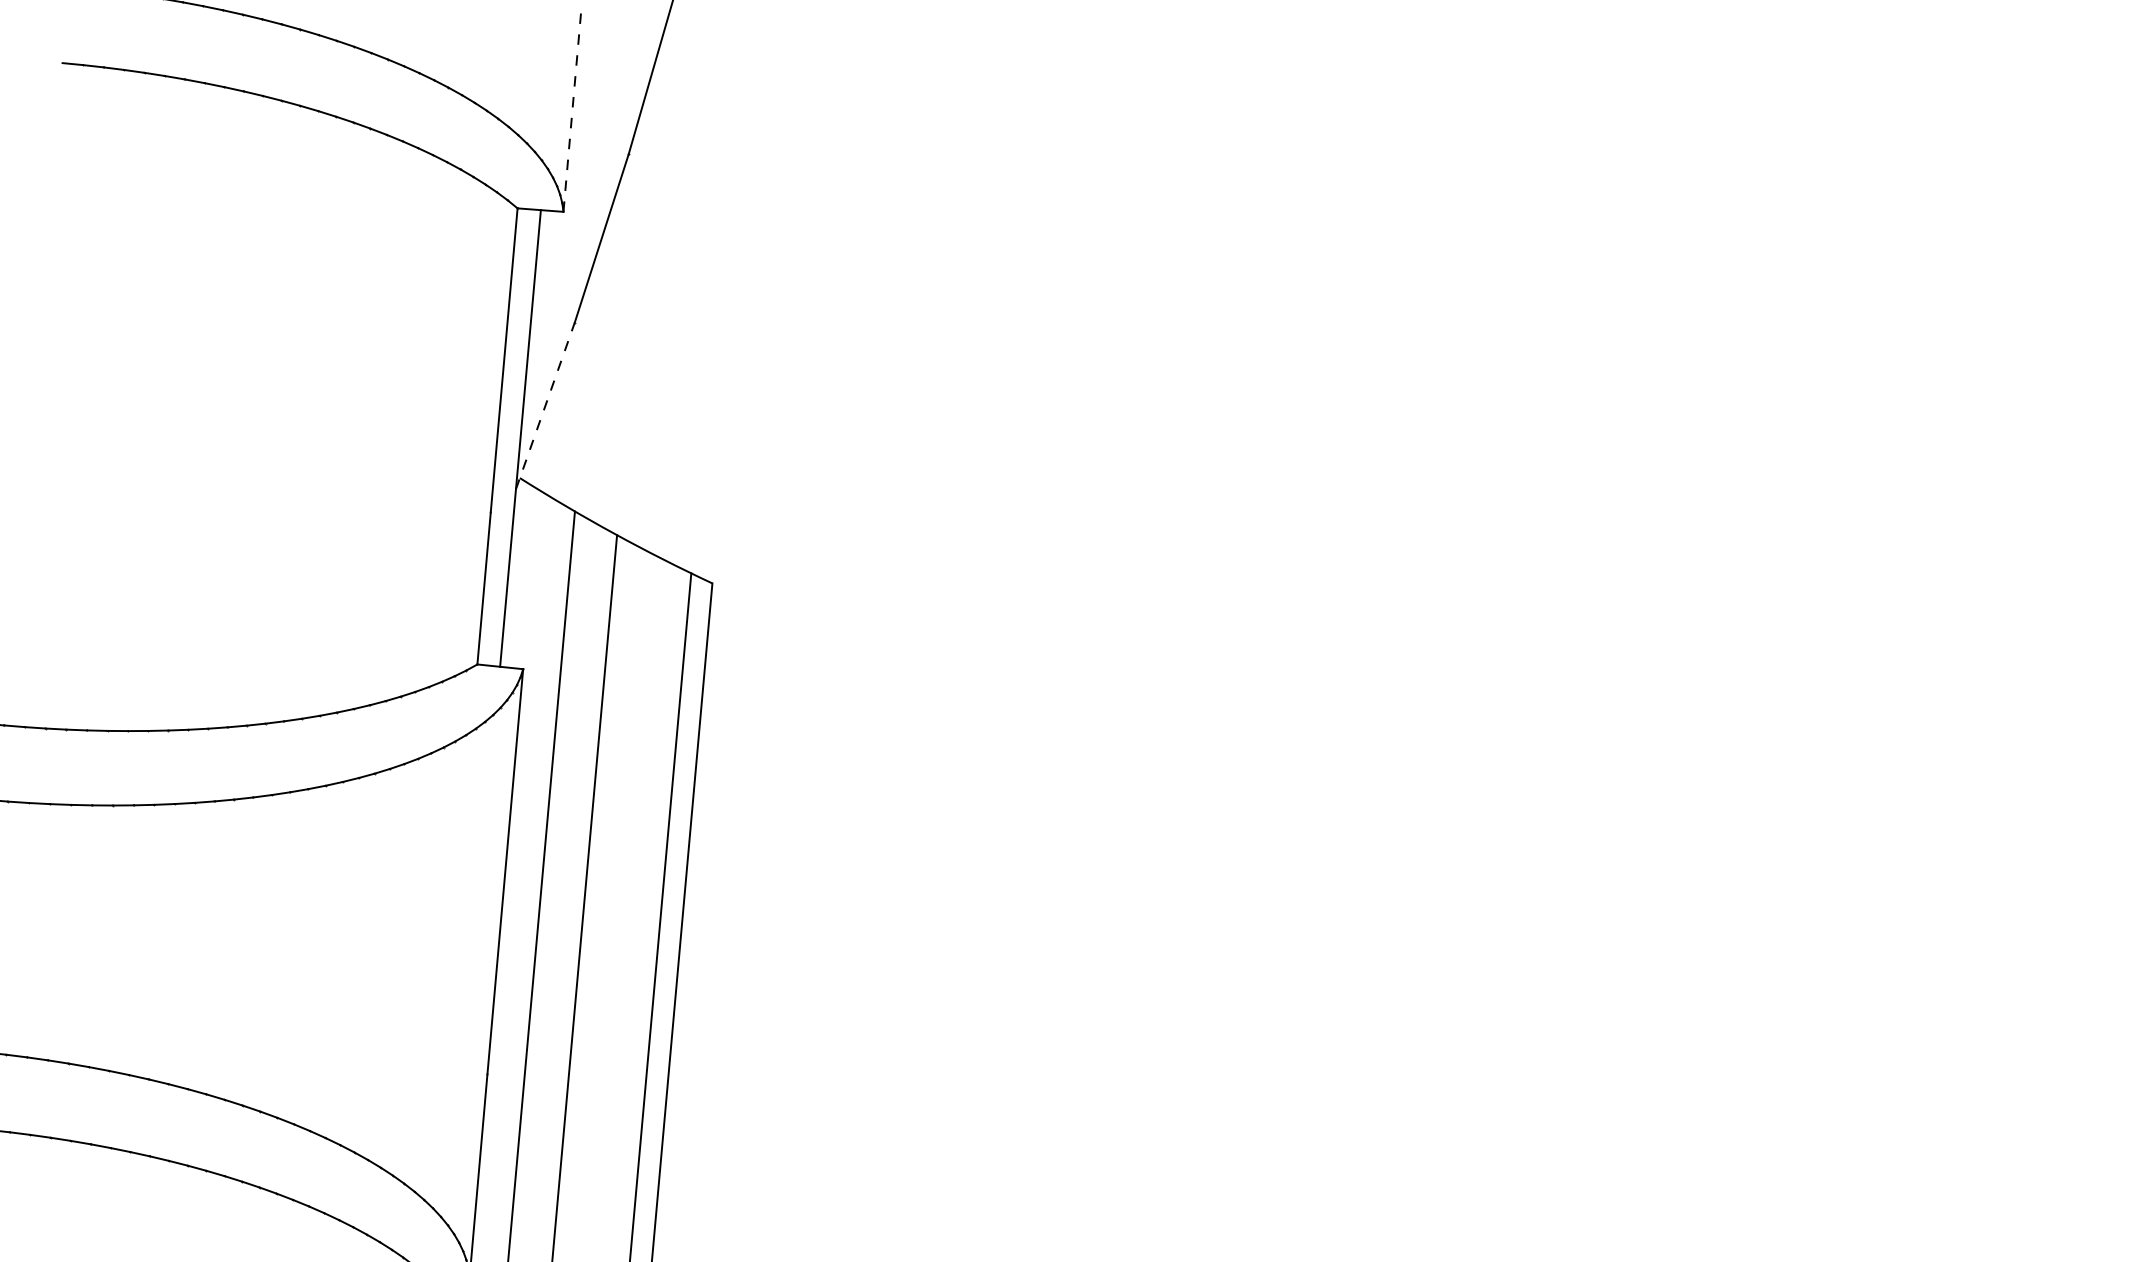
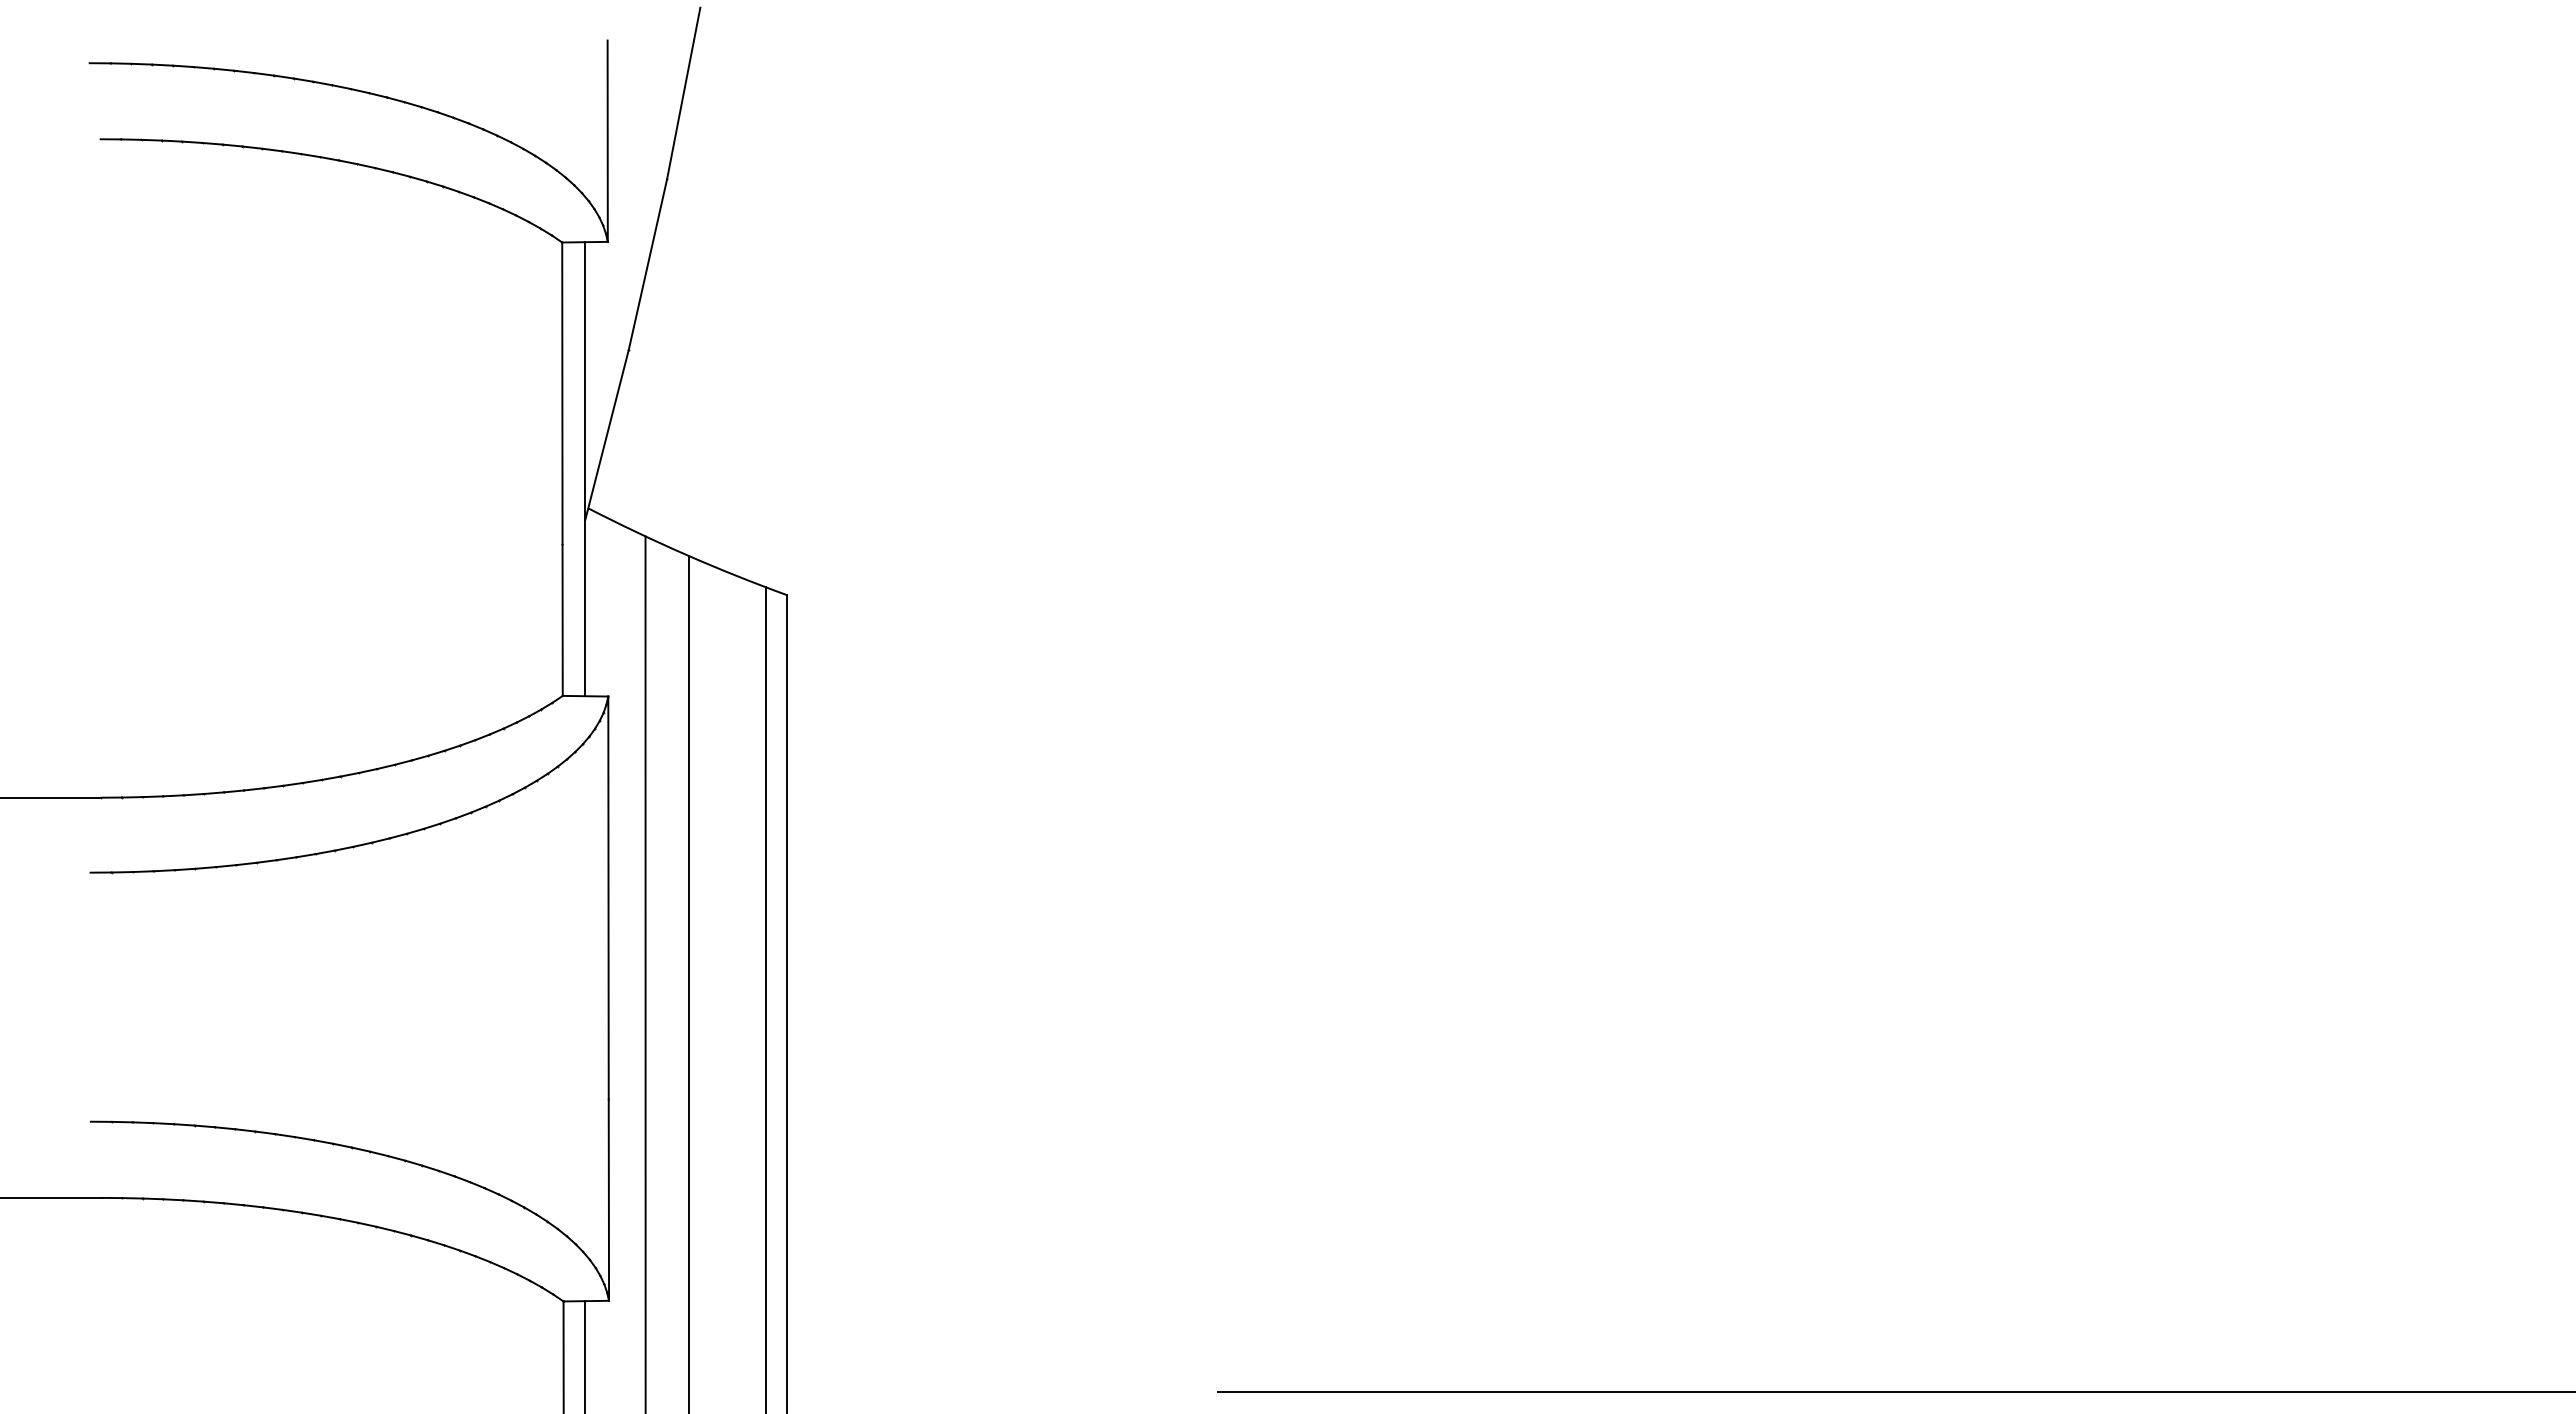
line: (572, 110) -> (607, 141), dashed -> solid
line: (545, 406) -> (607, 435), dashed -> solid

